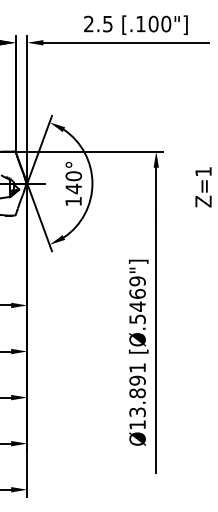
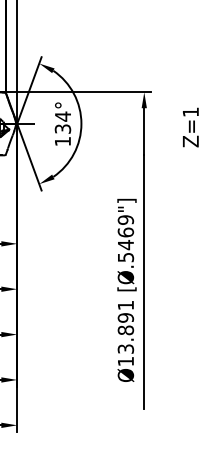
text: (73, 182) -> (62, 122), 140° -> 134°

